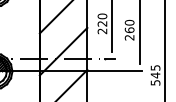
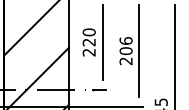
text: (129, 25) -> (125, 44), 260 -> 206

